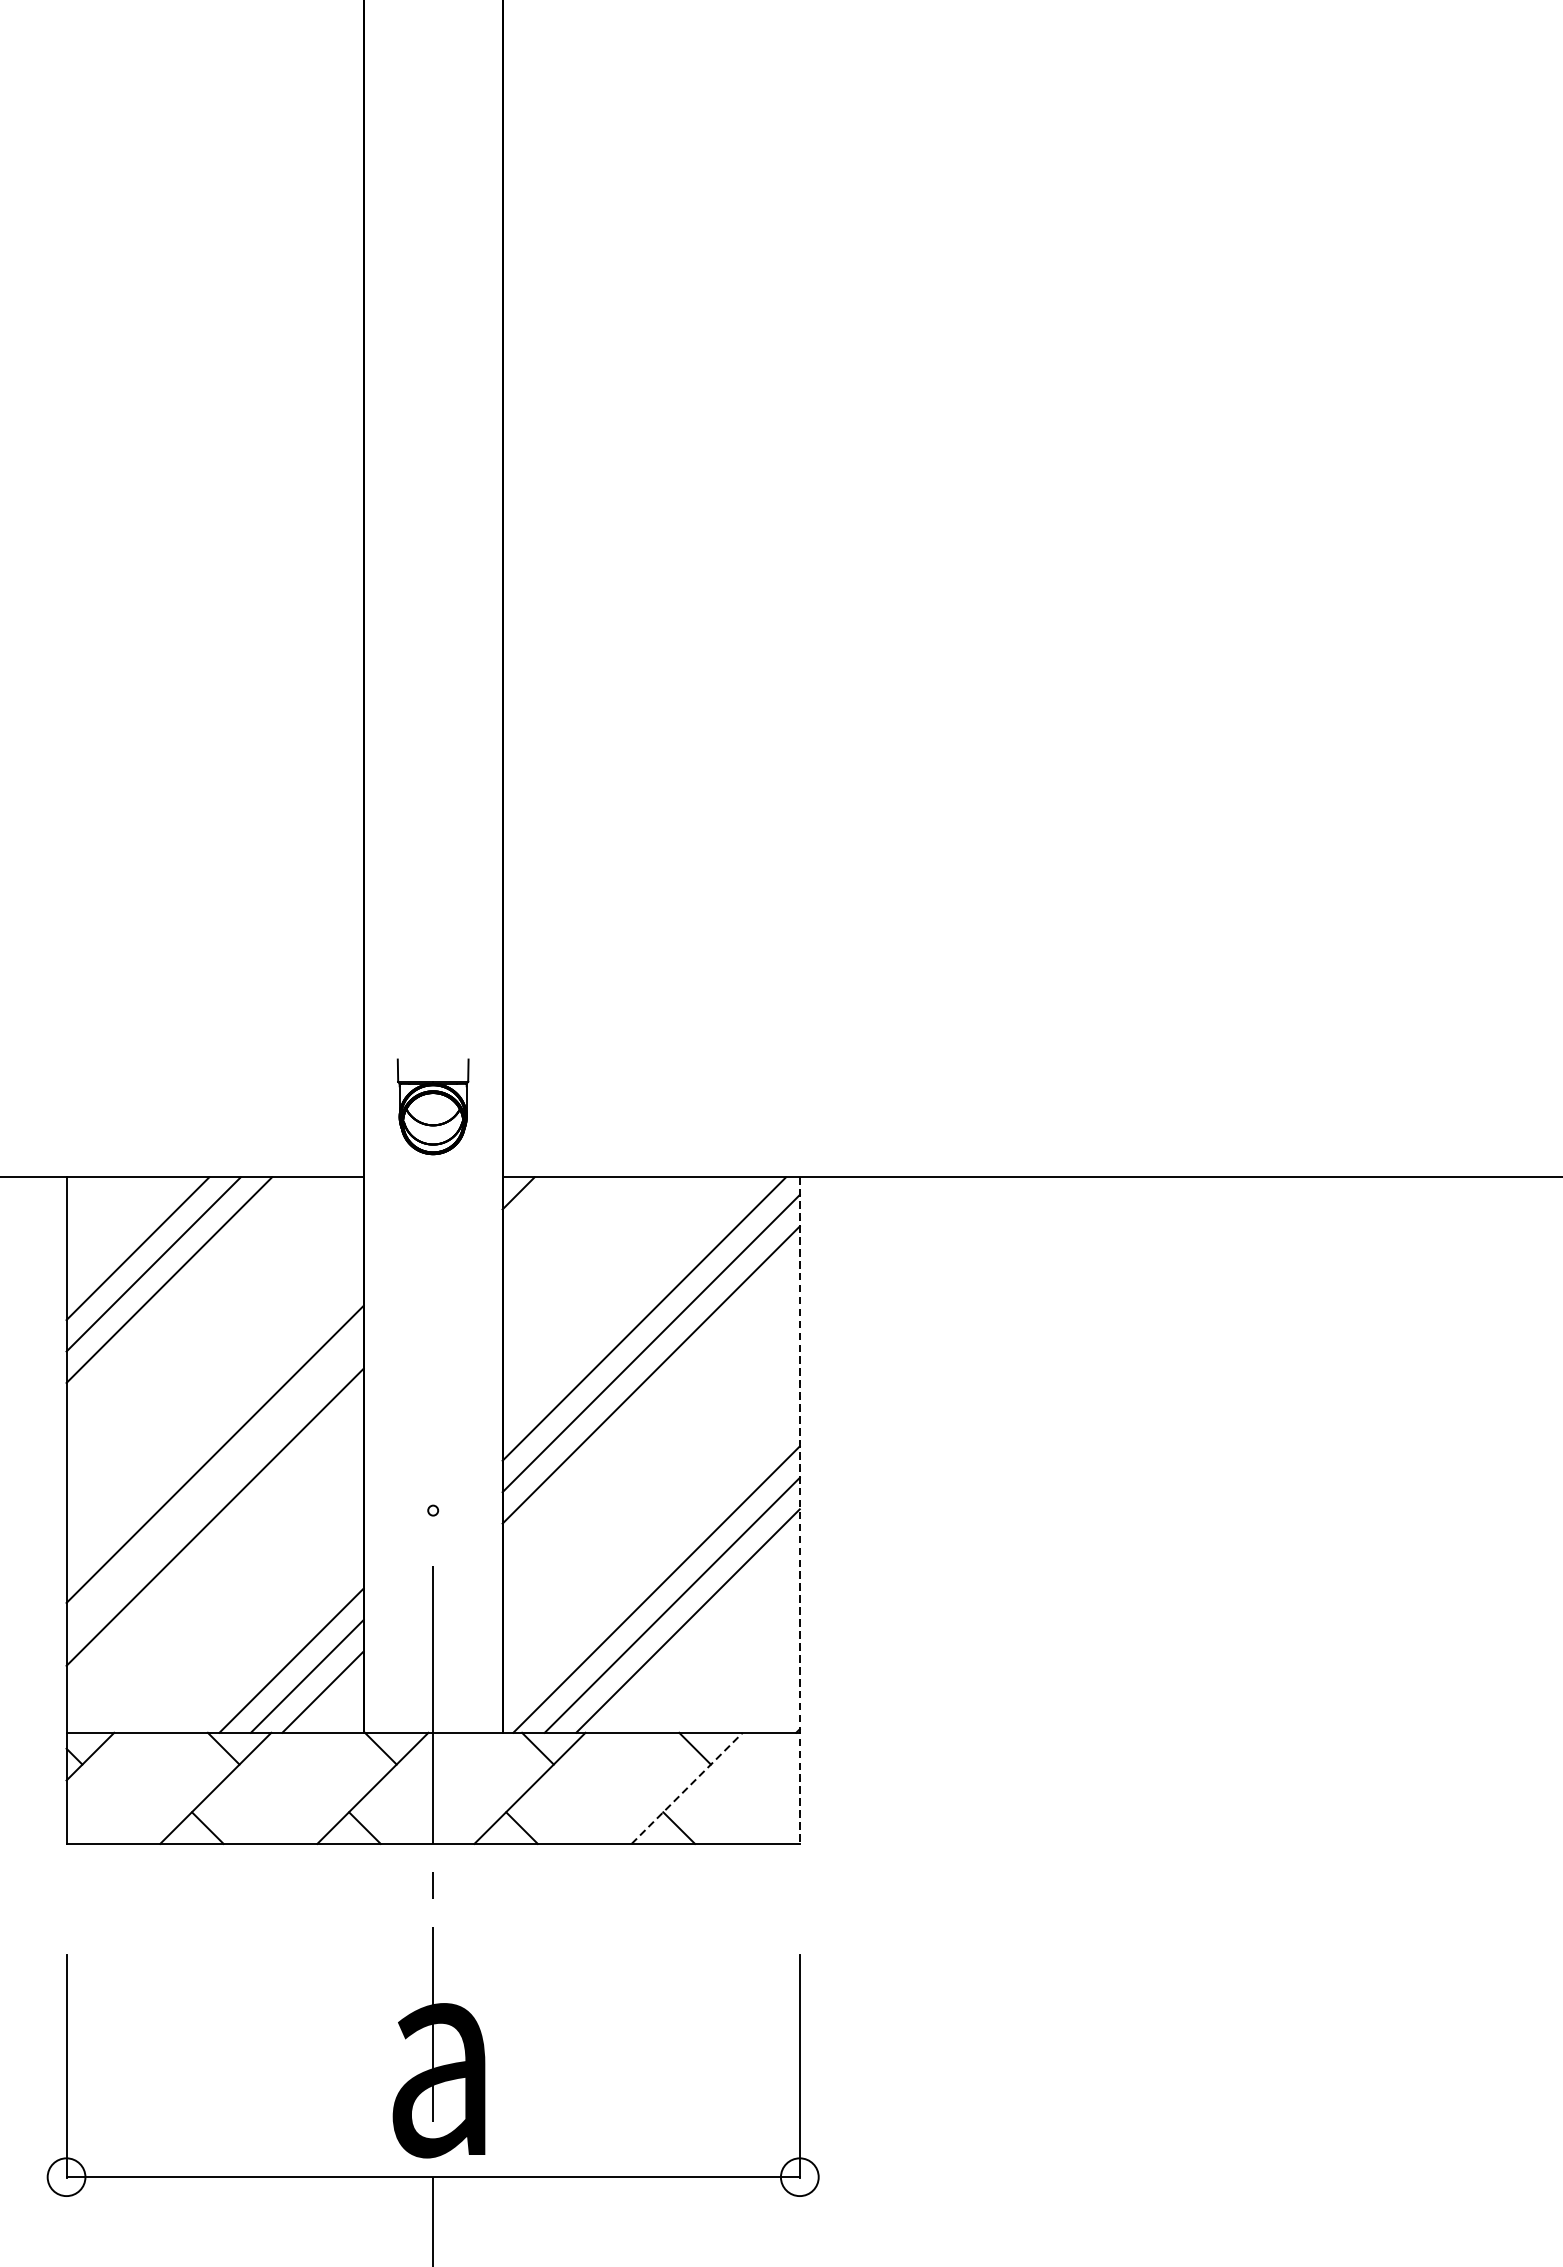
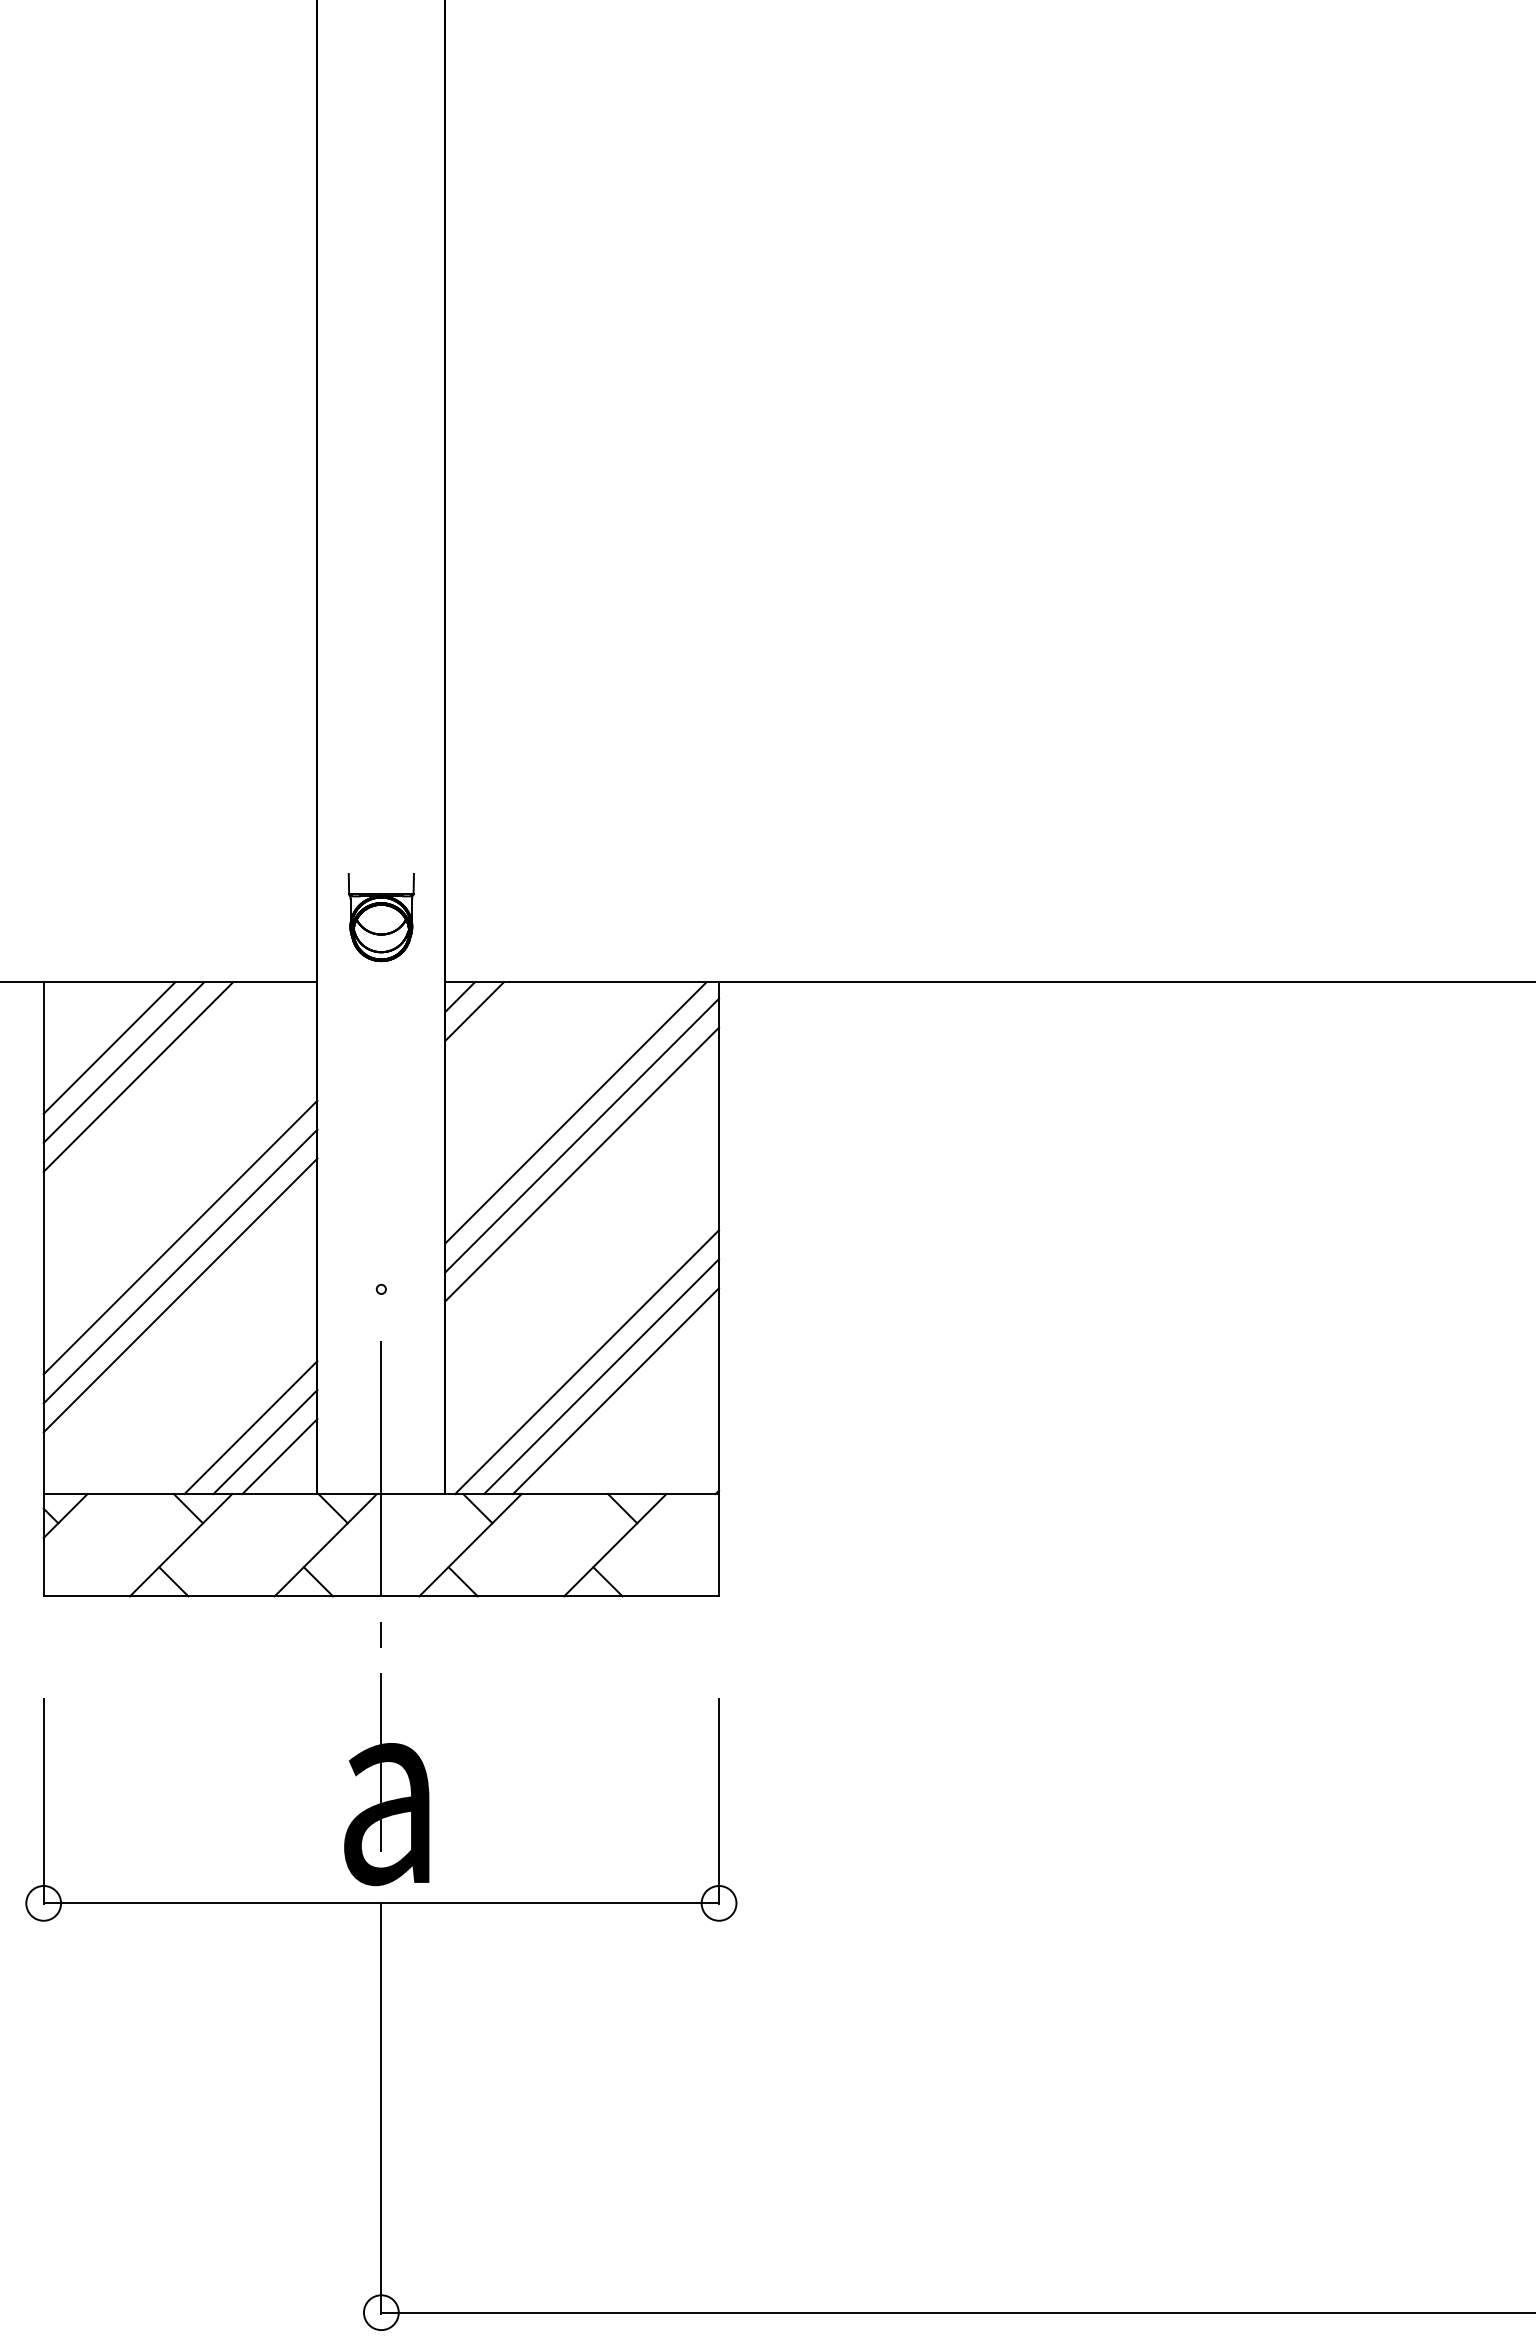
line: (534, 1208) -> (474, 1011), added
line: (215, 1485) -> (180, 1266), added
line: (800, 1510) -> (719, 1289), dashed -> solid
line: (687, 1787) -> (615, 1544), dashed -> solid

